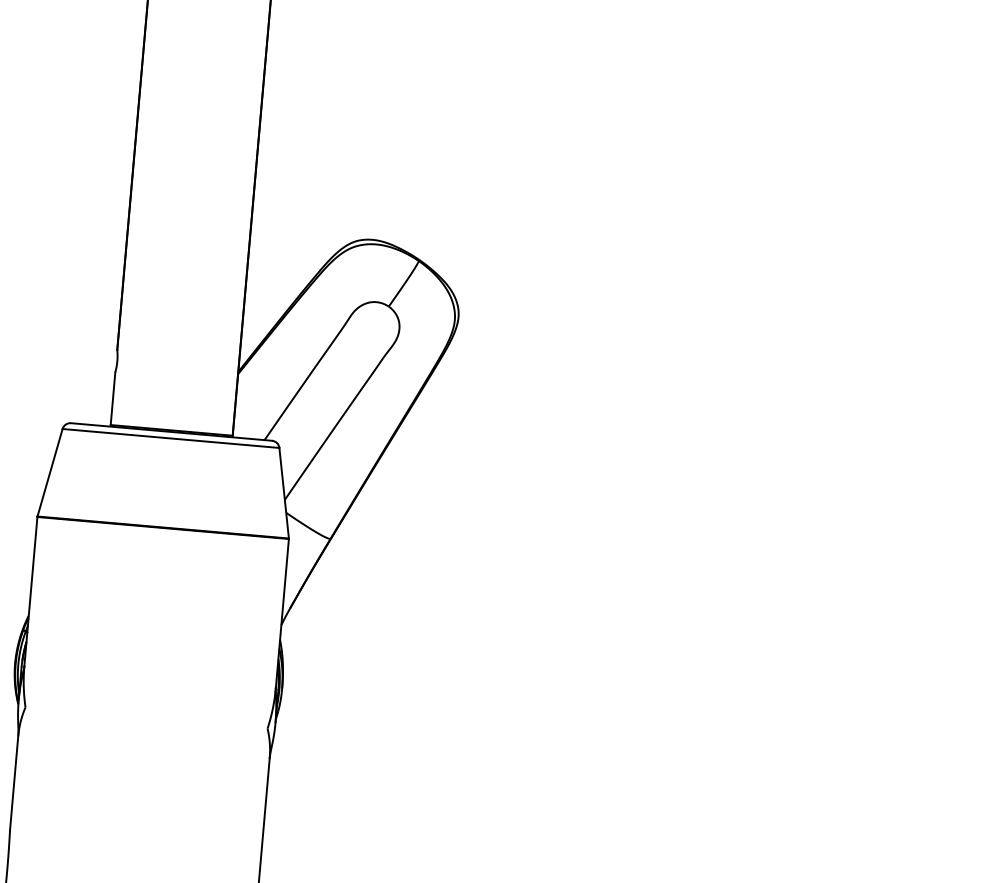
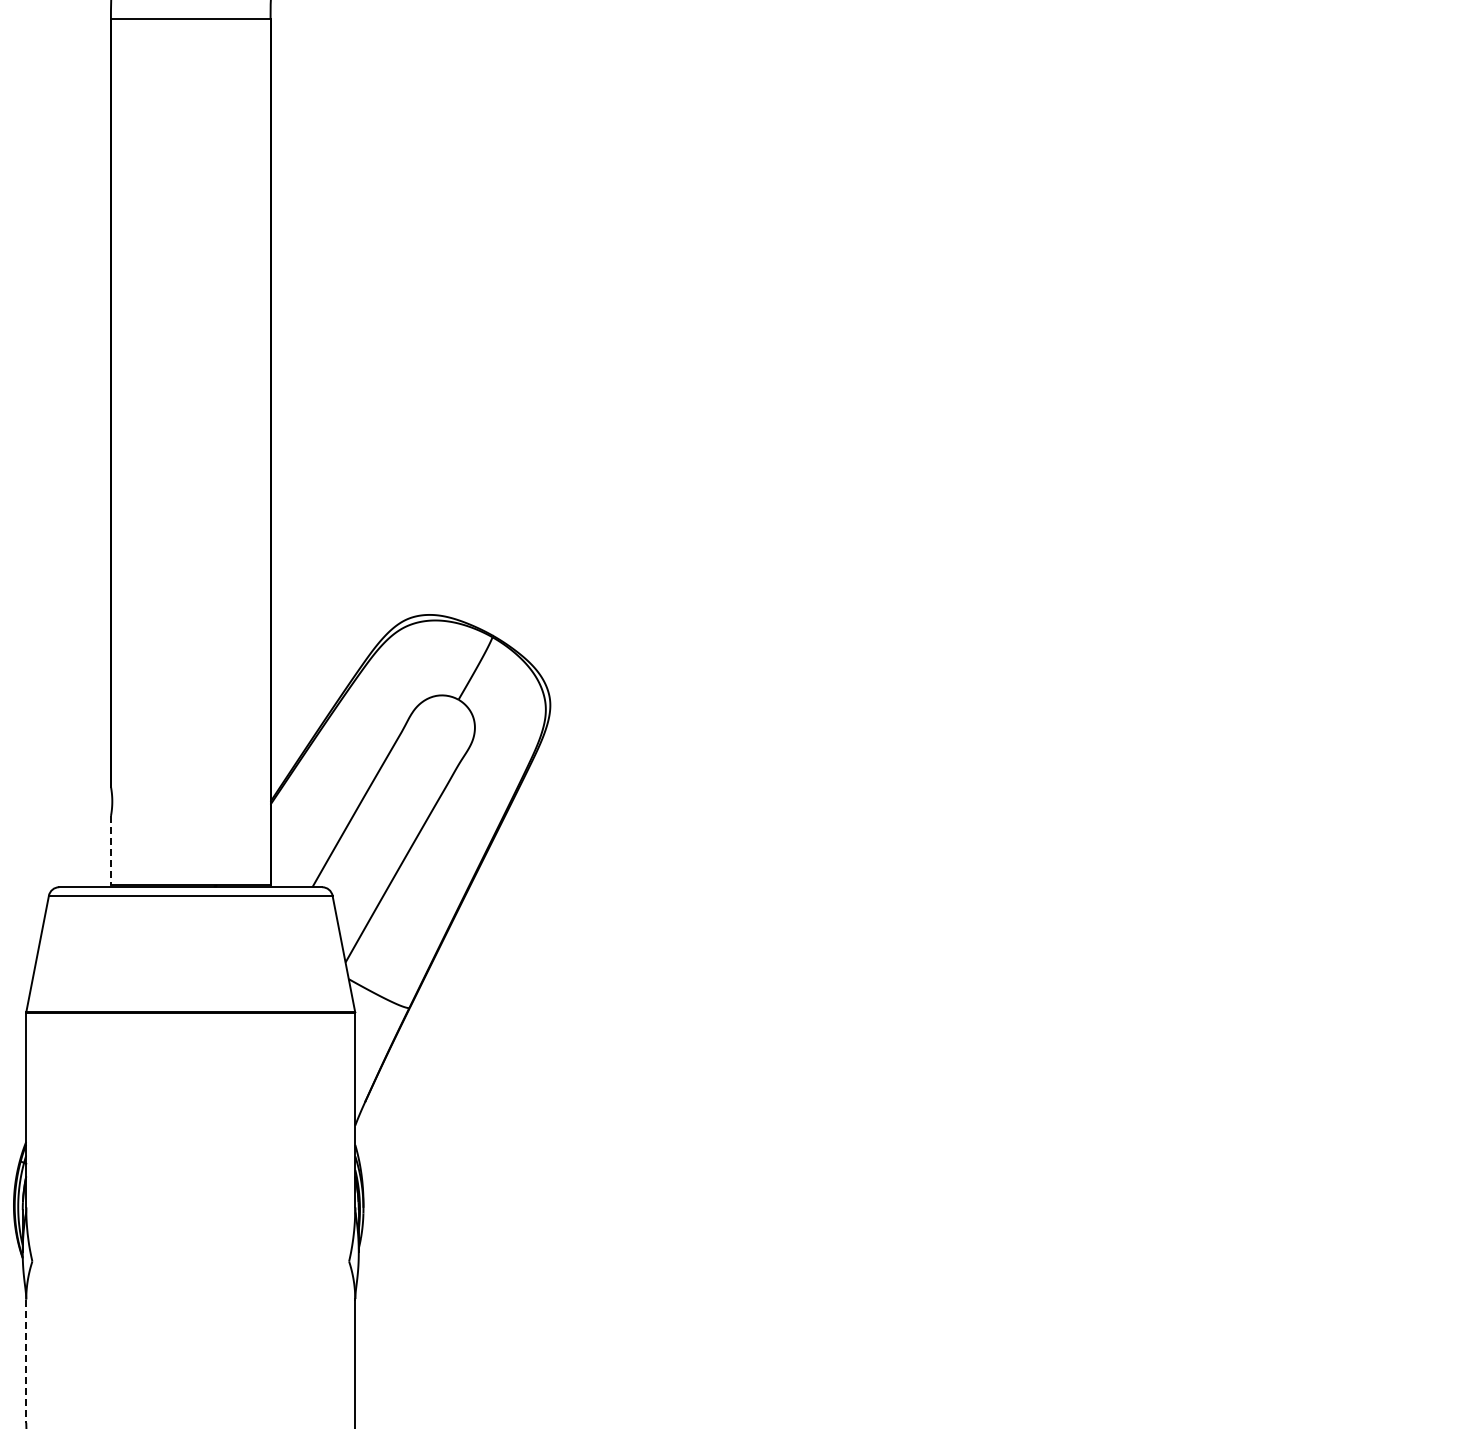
line: (112, 399) -> (110, 851), solid -> dashed
line: (14, 783) -> (26, 1361), solid -> dashed

